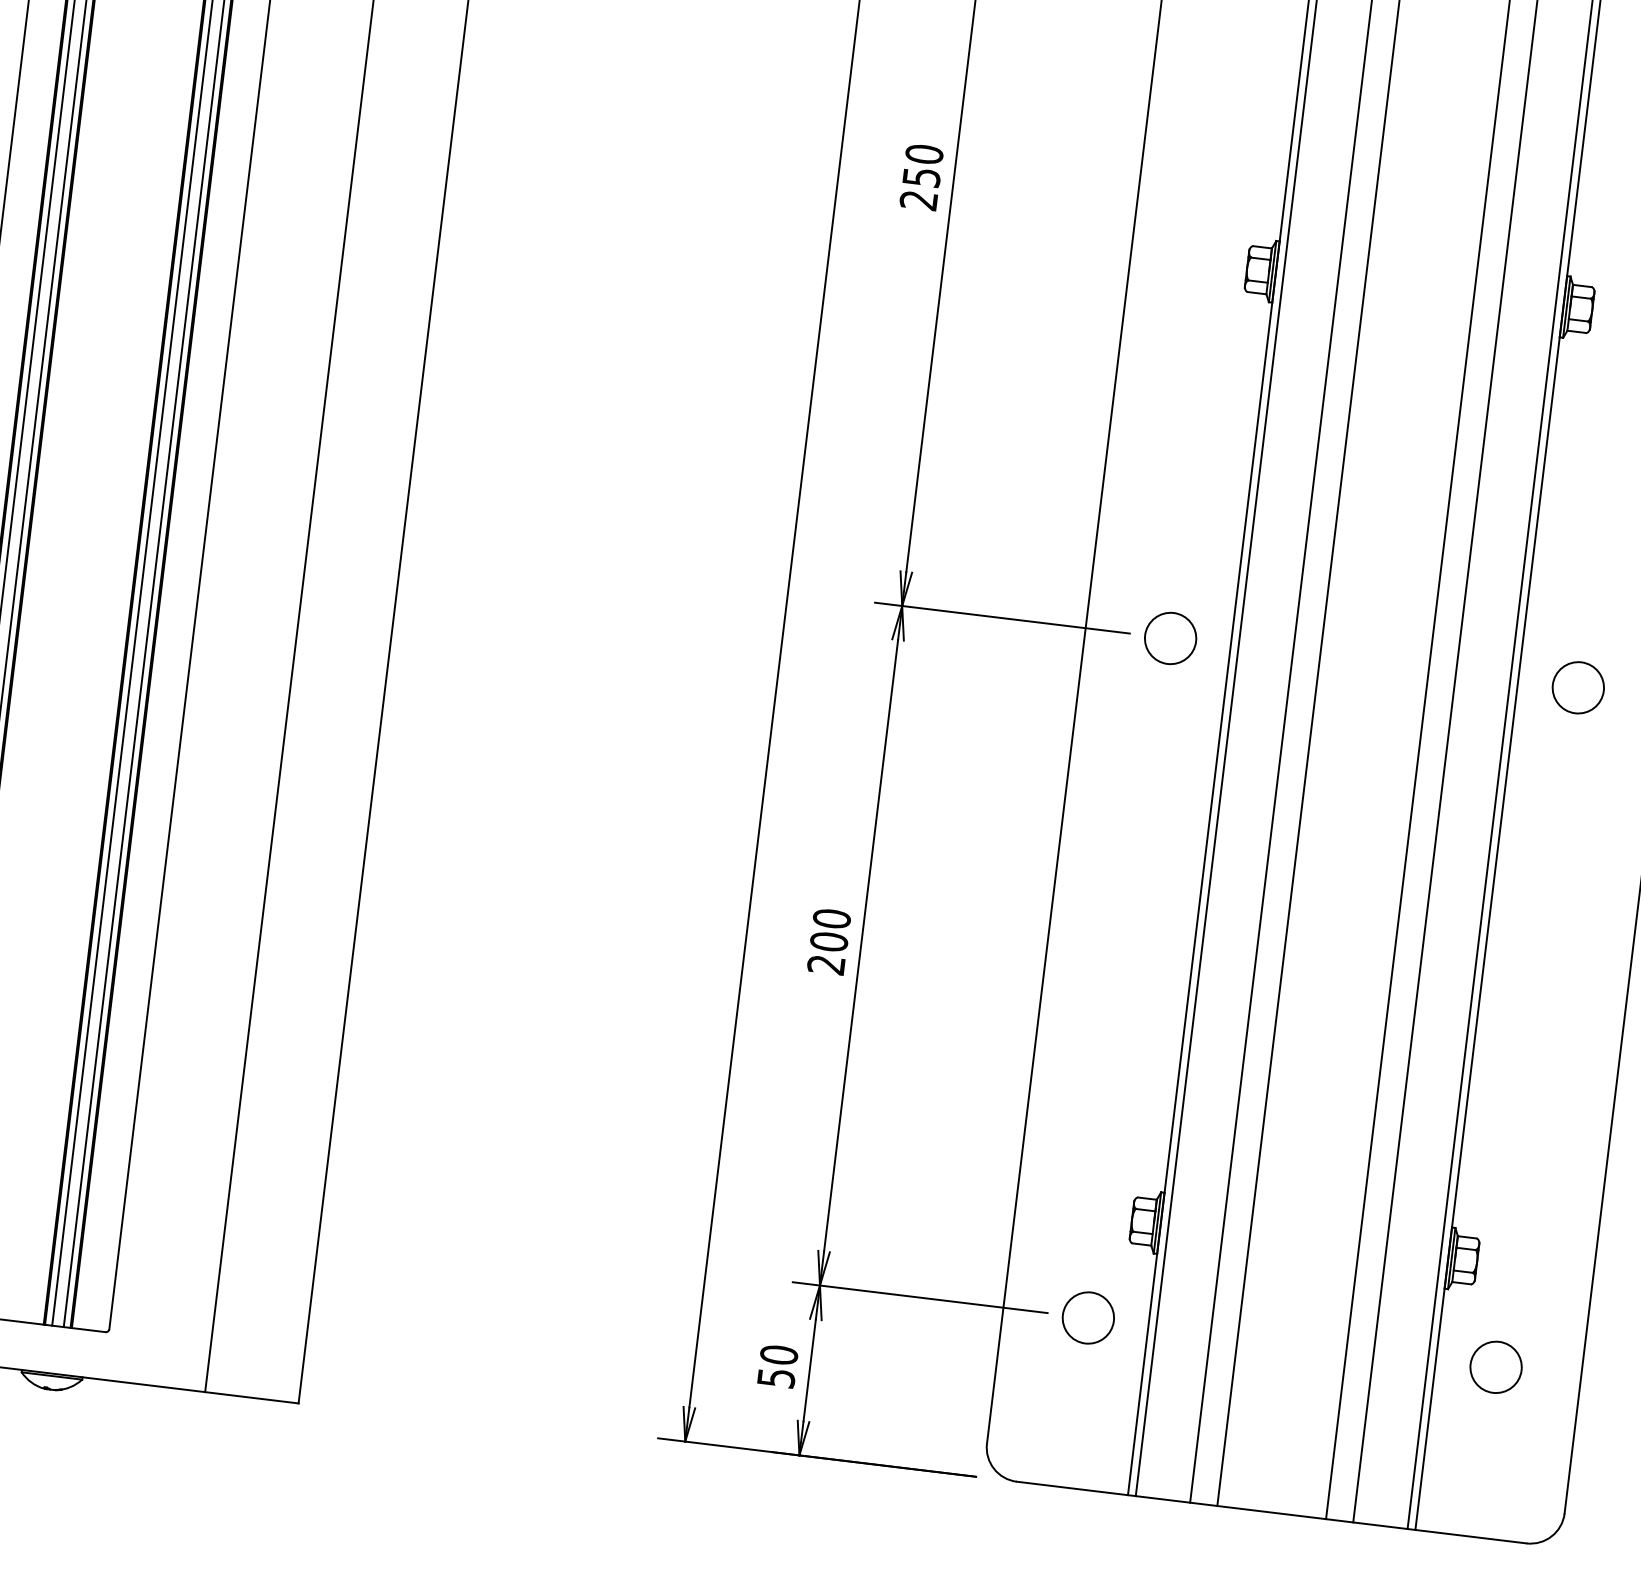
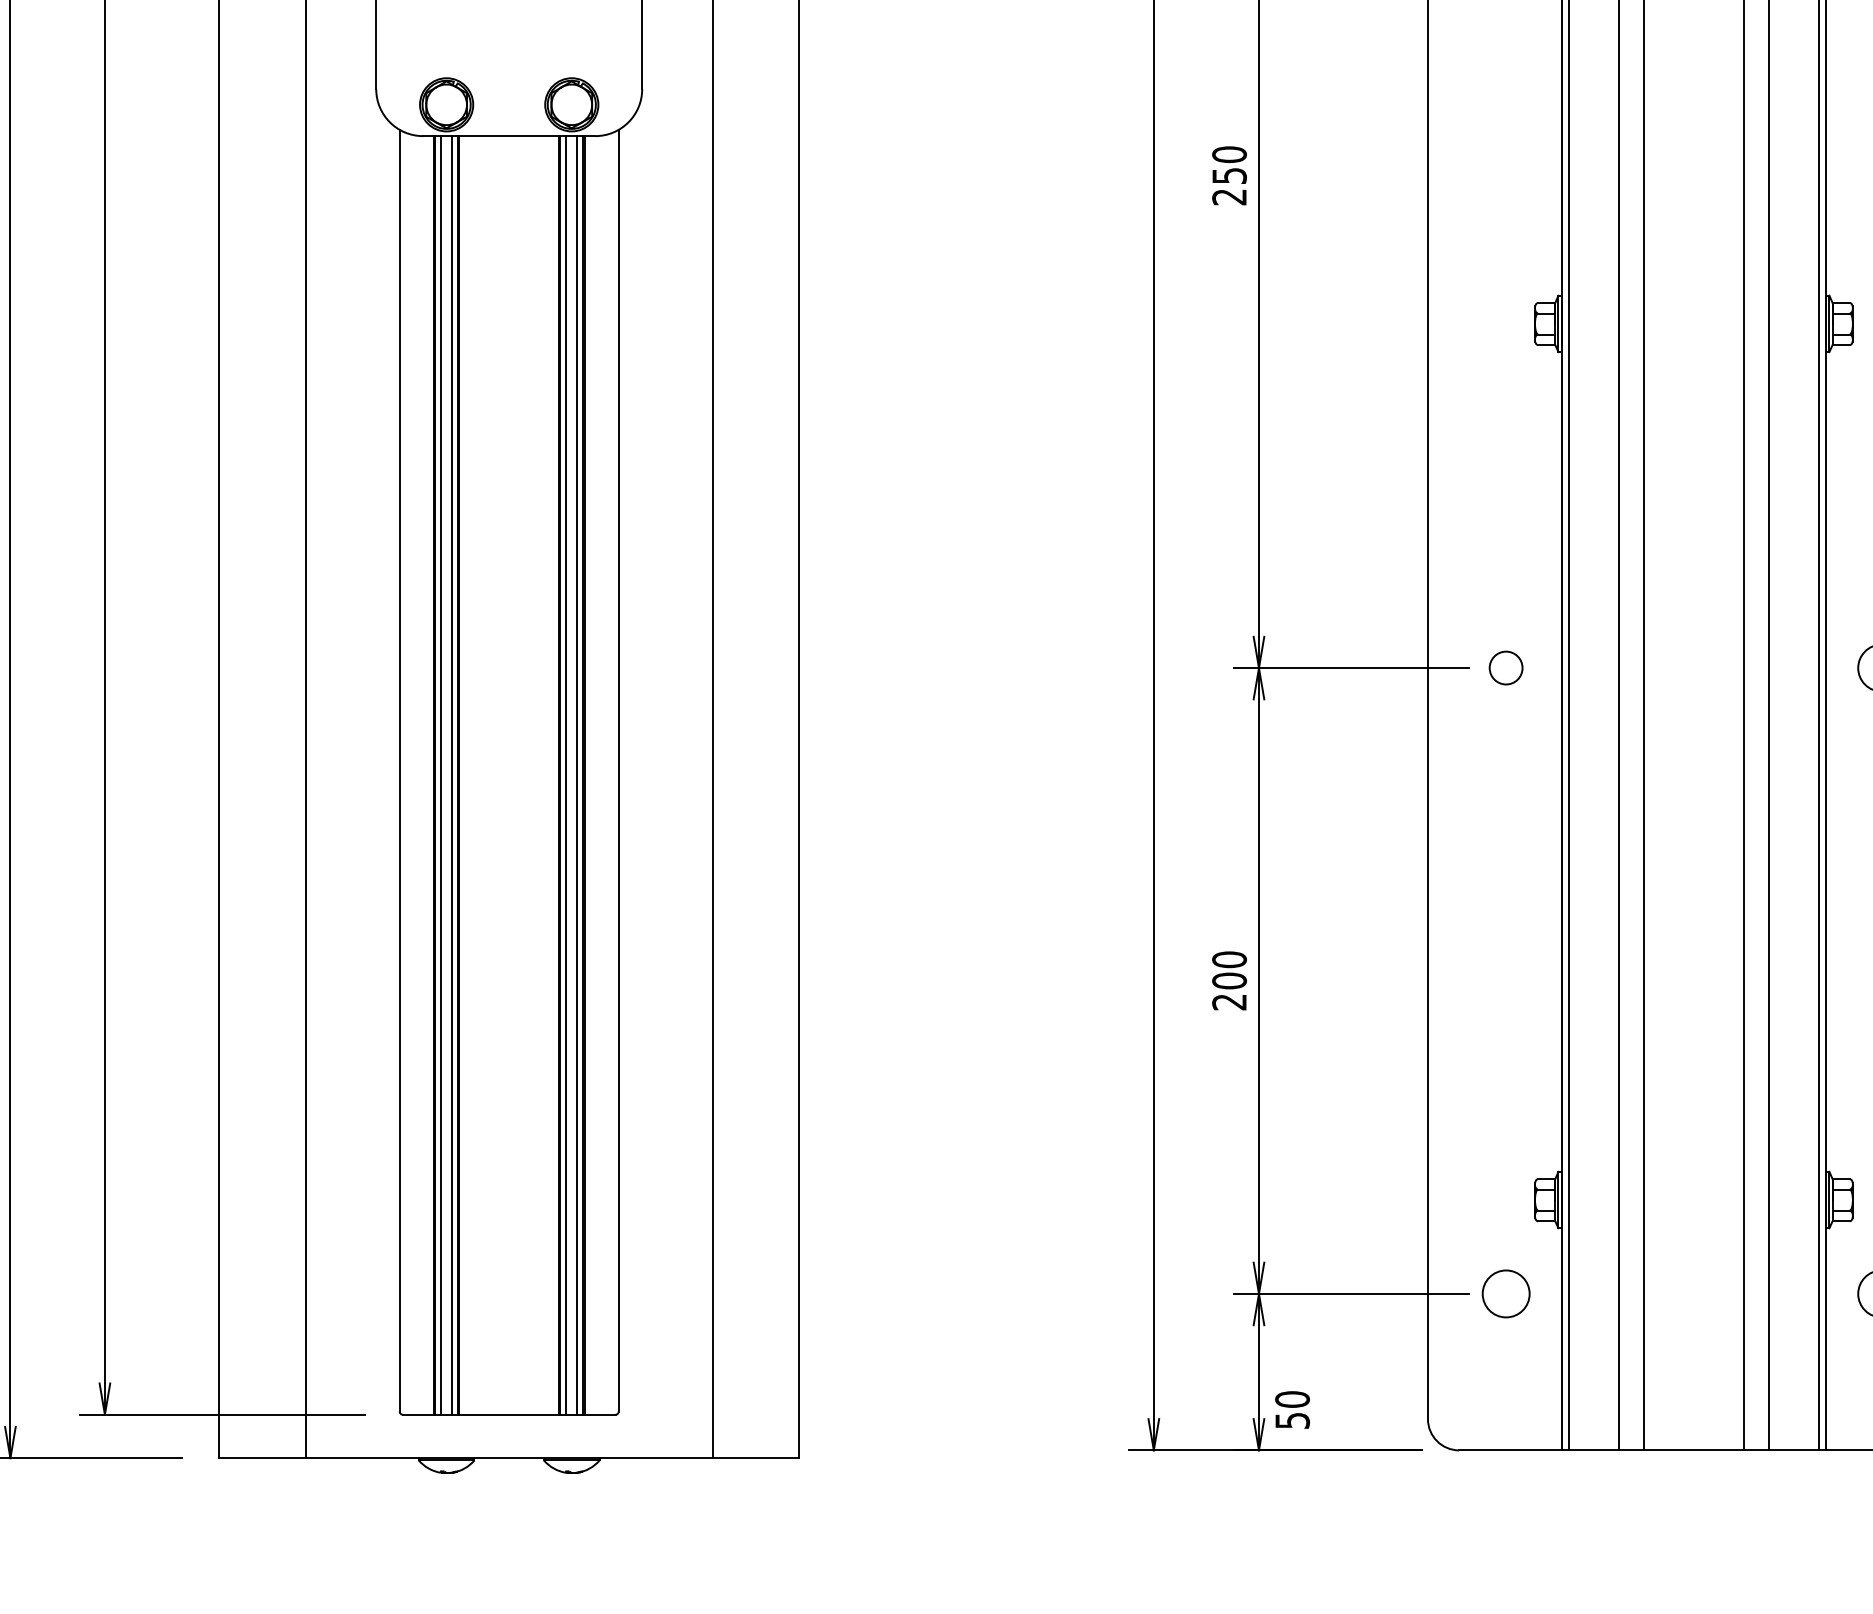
text: (921, 176) -> (1229, 175), moved
circle: (1169, 637) -> (1505, 667), size x0.7
text: (777, 1365) -> (1292, 1409), moved

